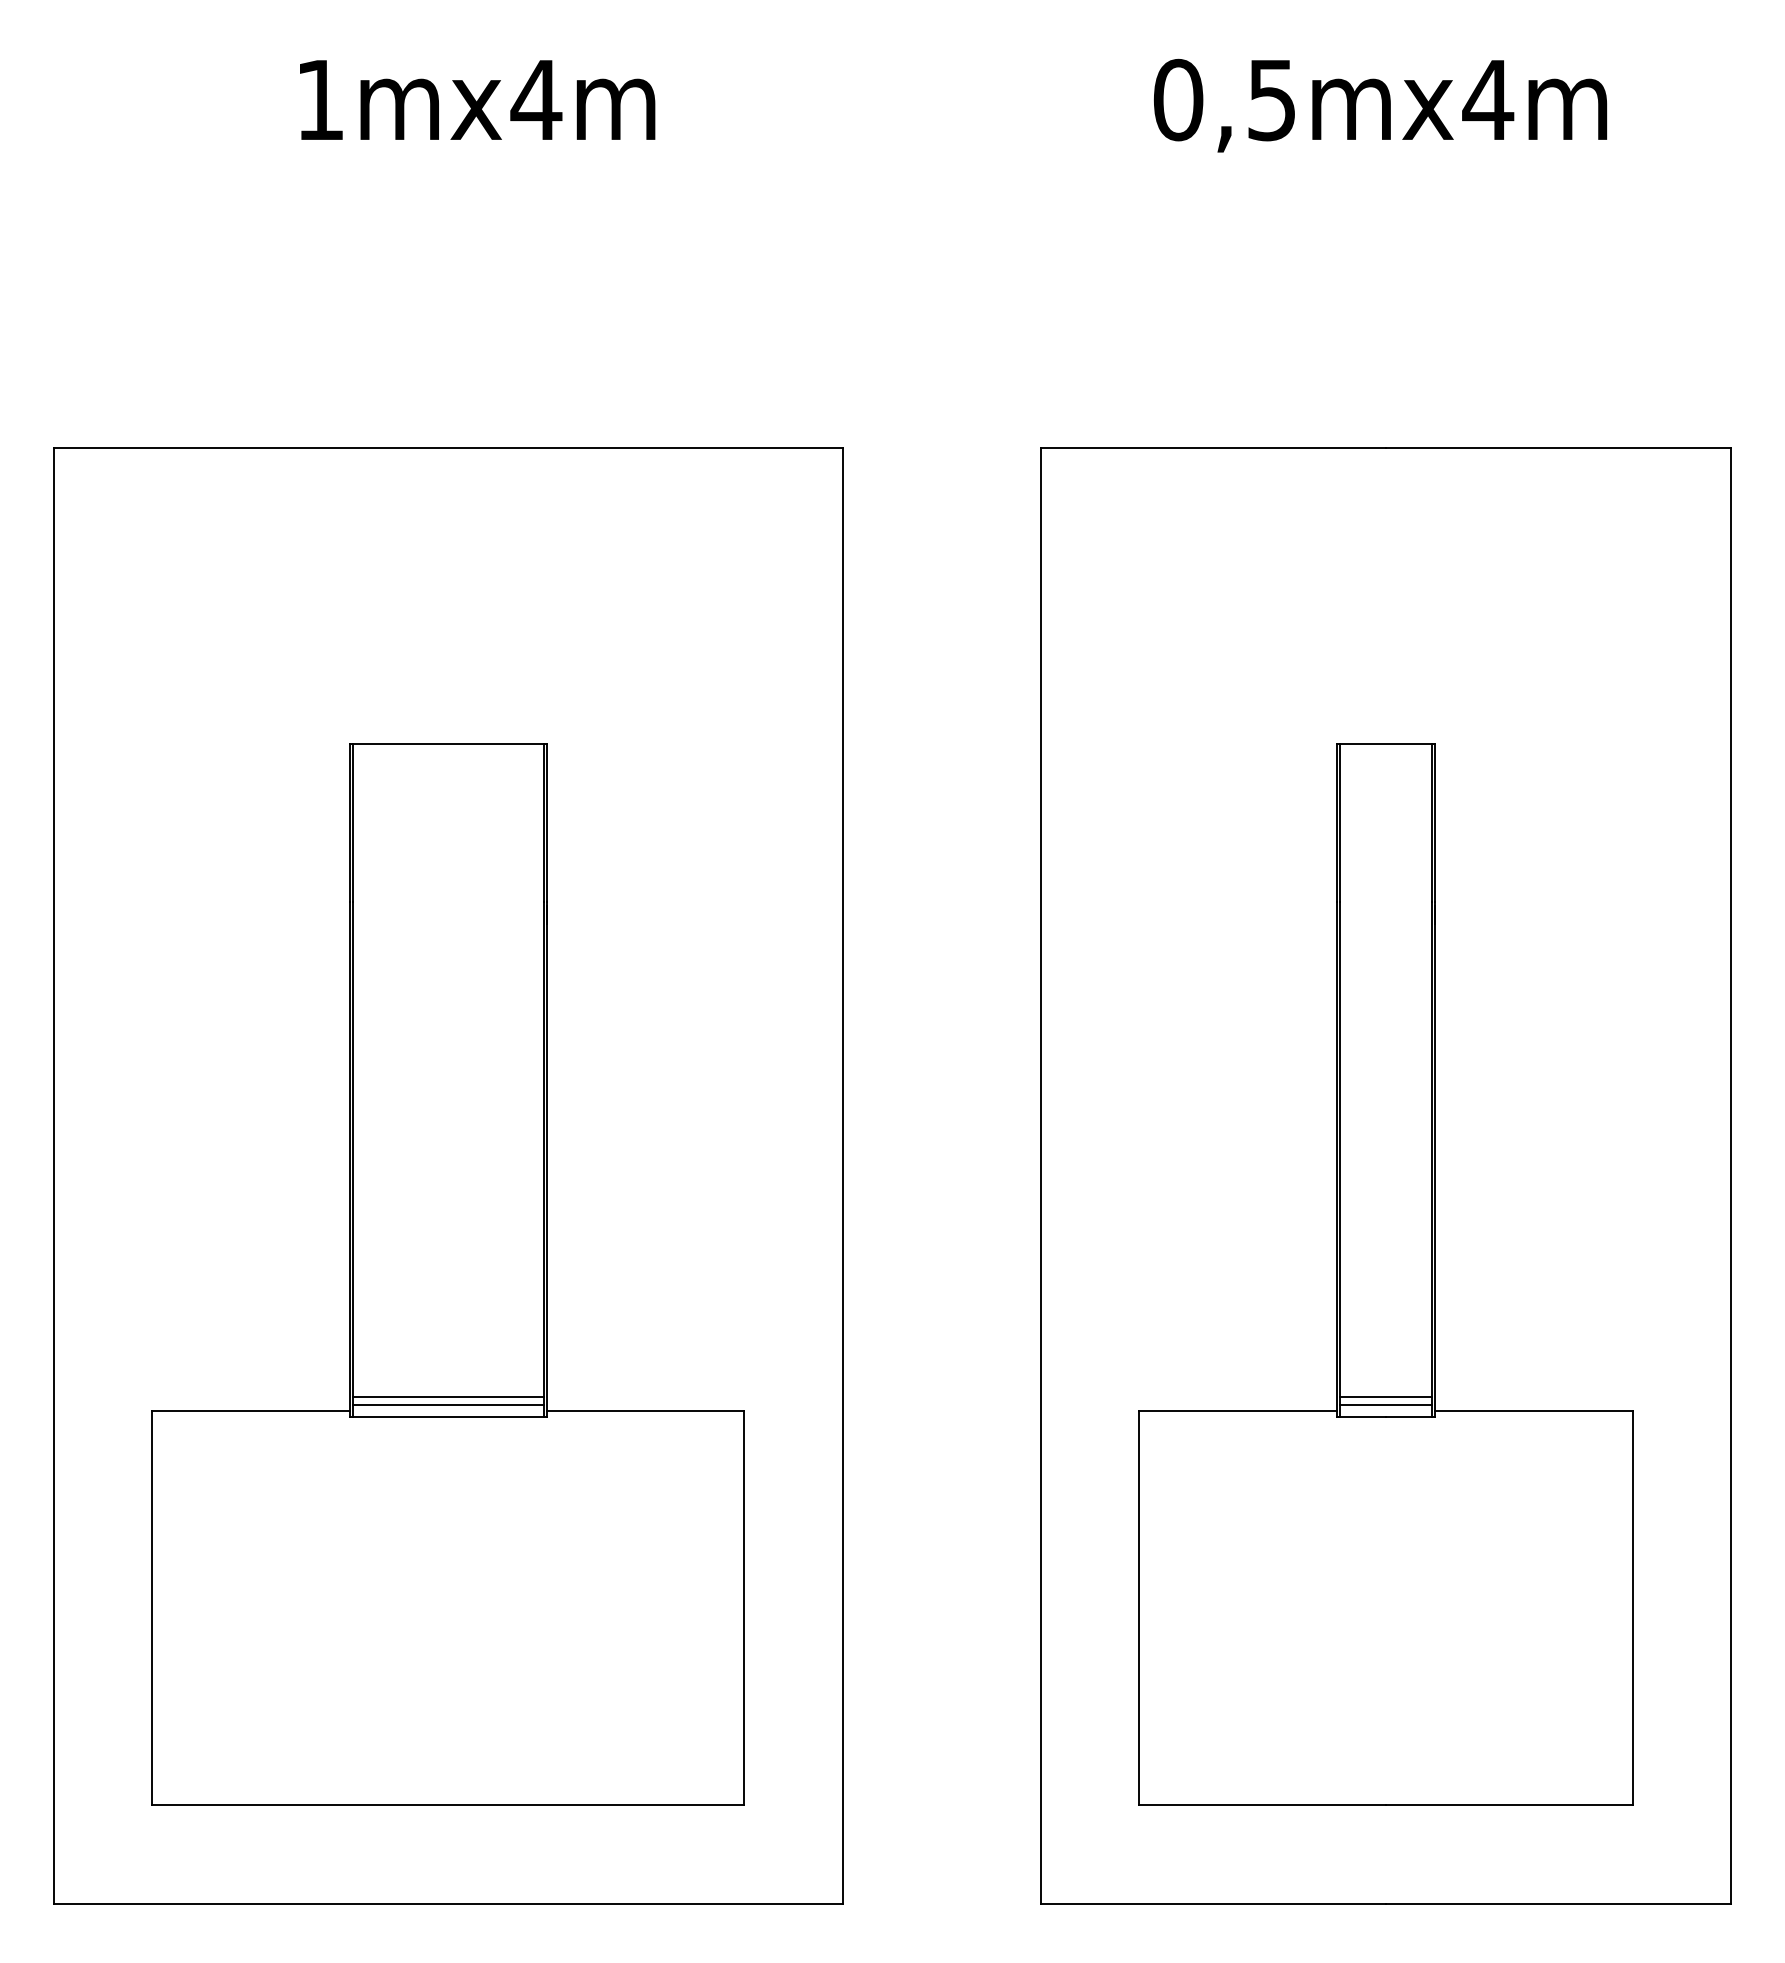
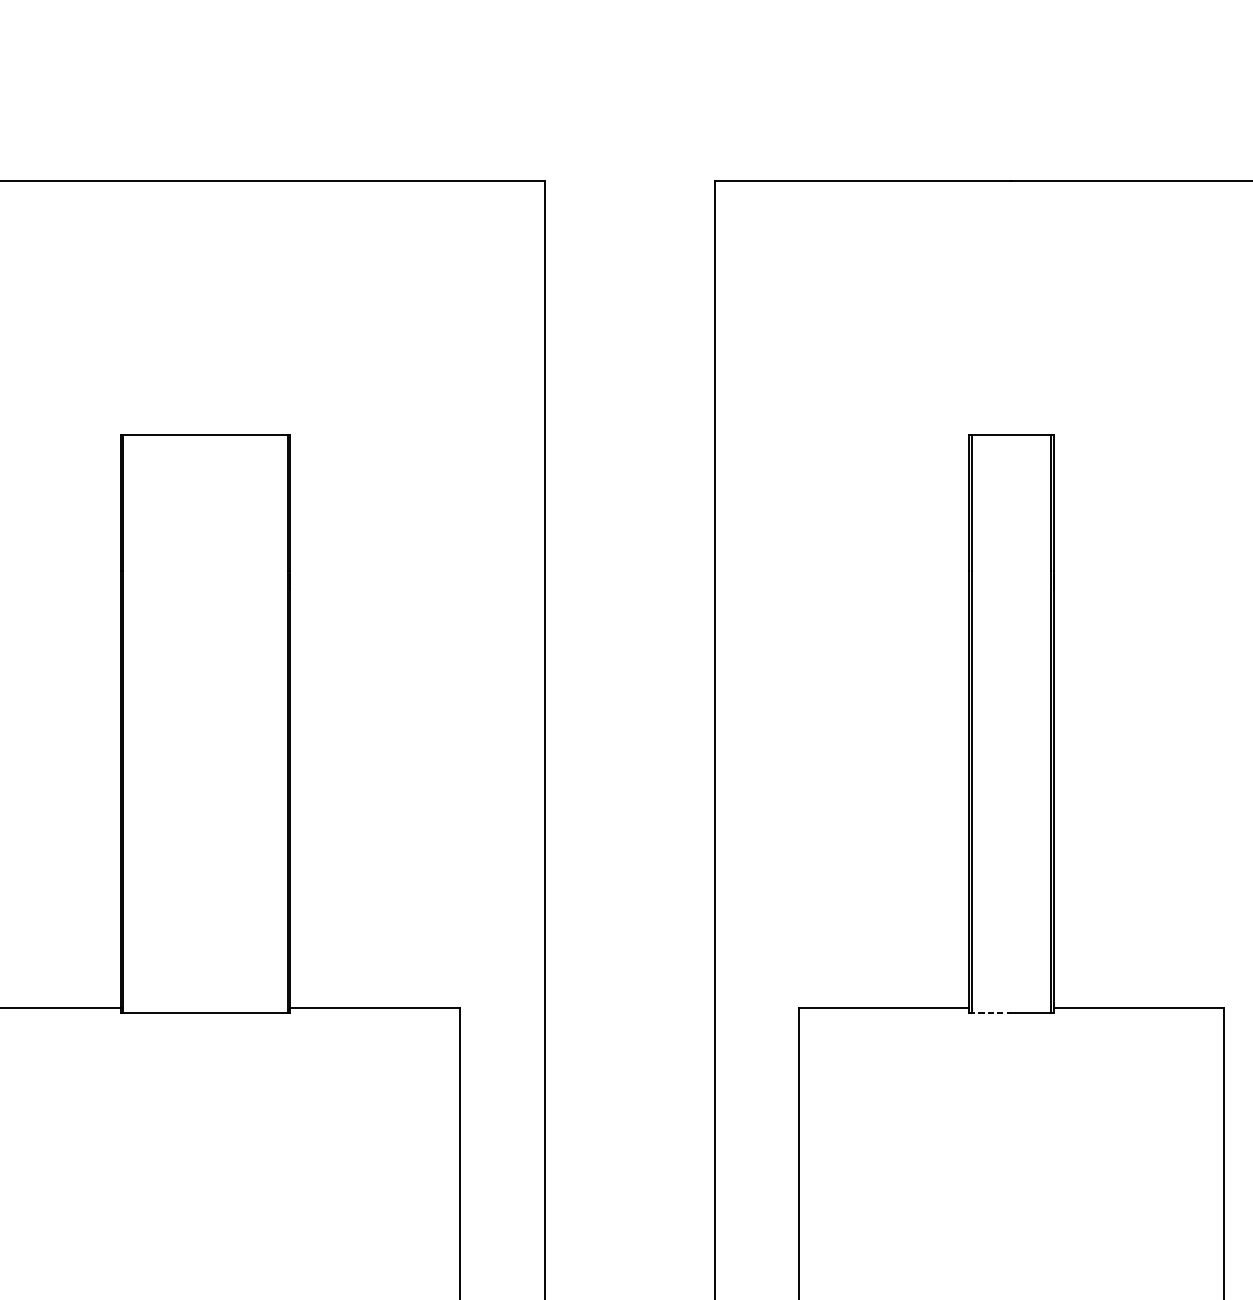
line: (448, 1397) -> (205, 997), removed
line: (1385, 1397) -> (1011, 997), removed
line: (448, 1404) -> (205, 1003), removed
line: (1385, 1404) -> (1011, 1003), removed
line: (1361, 1416) -> (990, 1013), solid -> dashed

